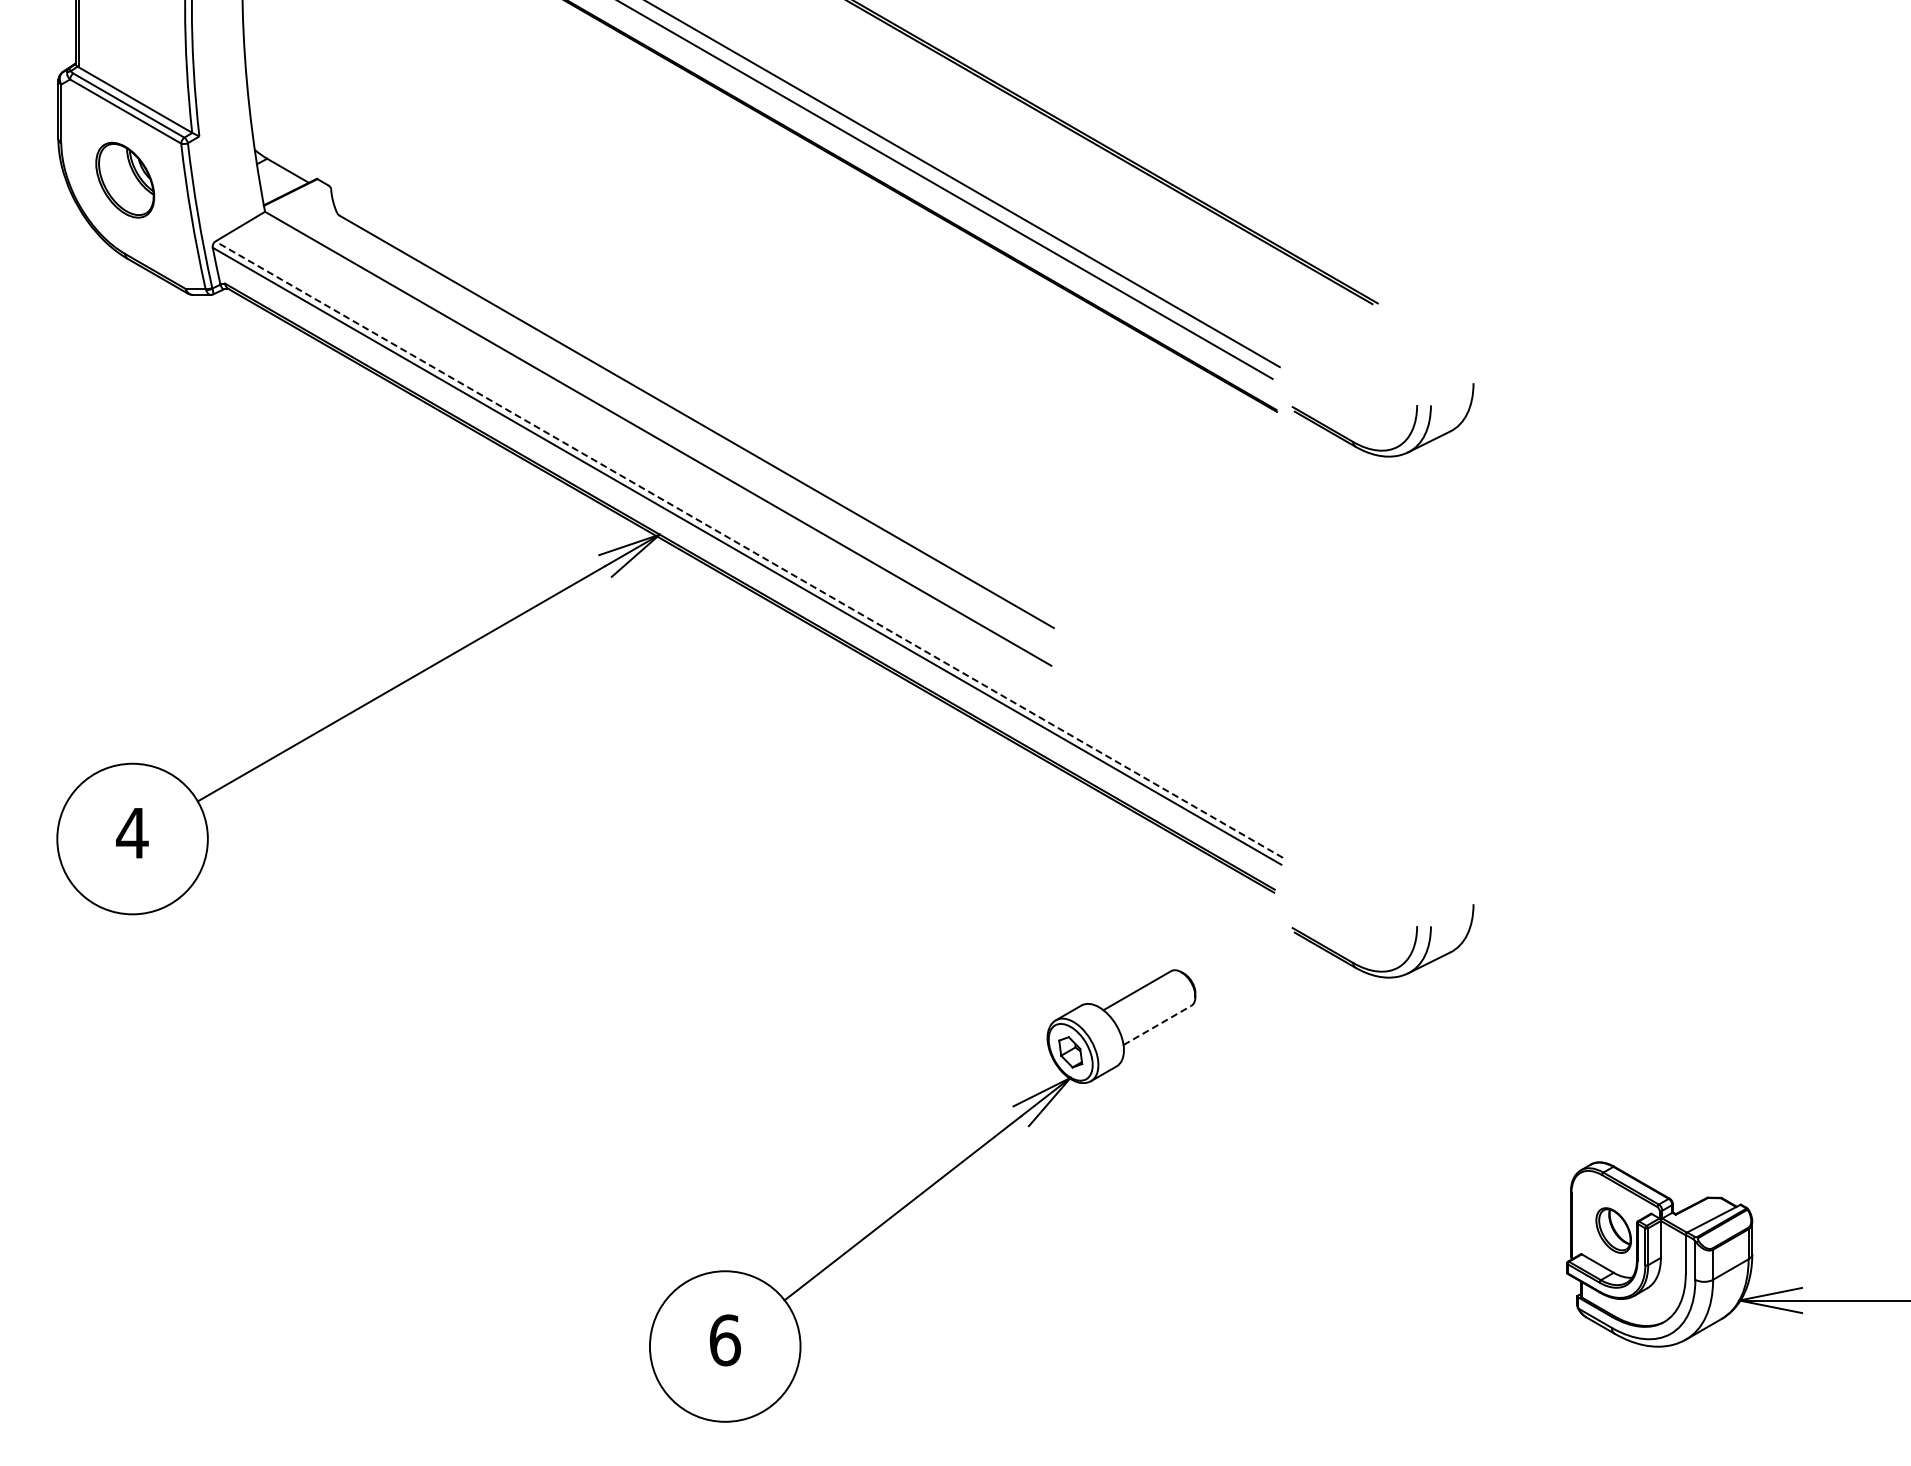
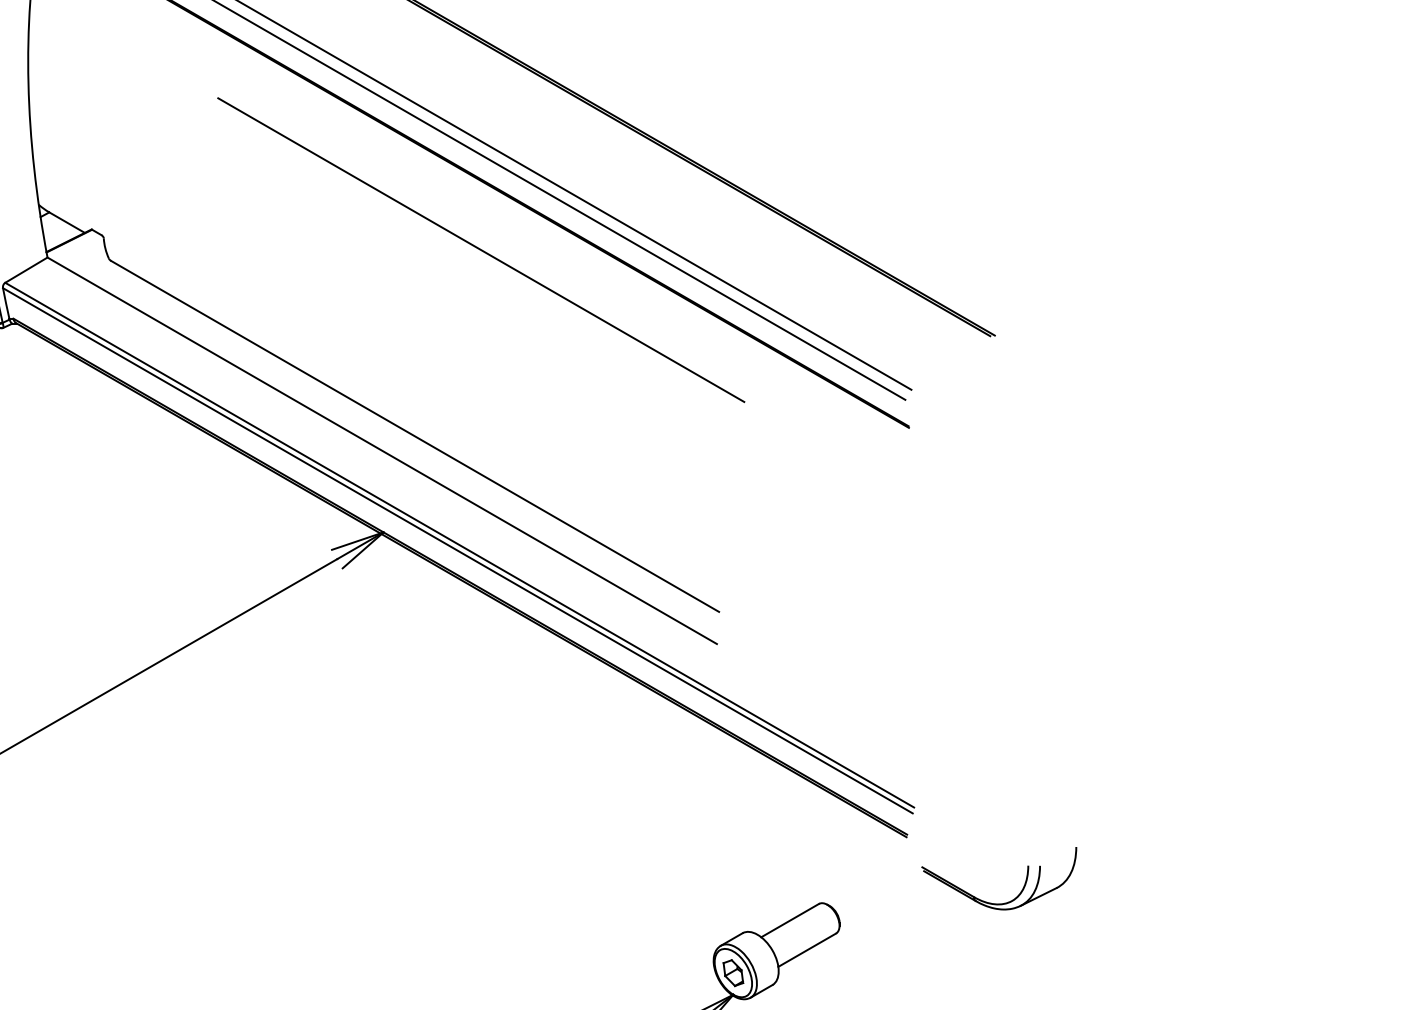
line: (774, 202) -> (481, 249), added
part: (1382, 449) -> (998, 459), removed
line: (748, 549) -> (459, 545), dashed -> solid
line: (1157, 1025) -> (807, 950), dashed -> solid

